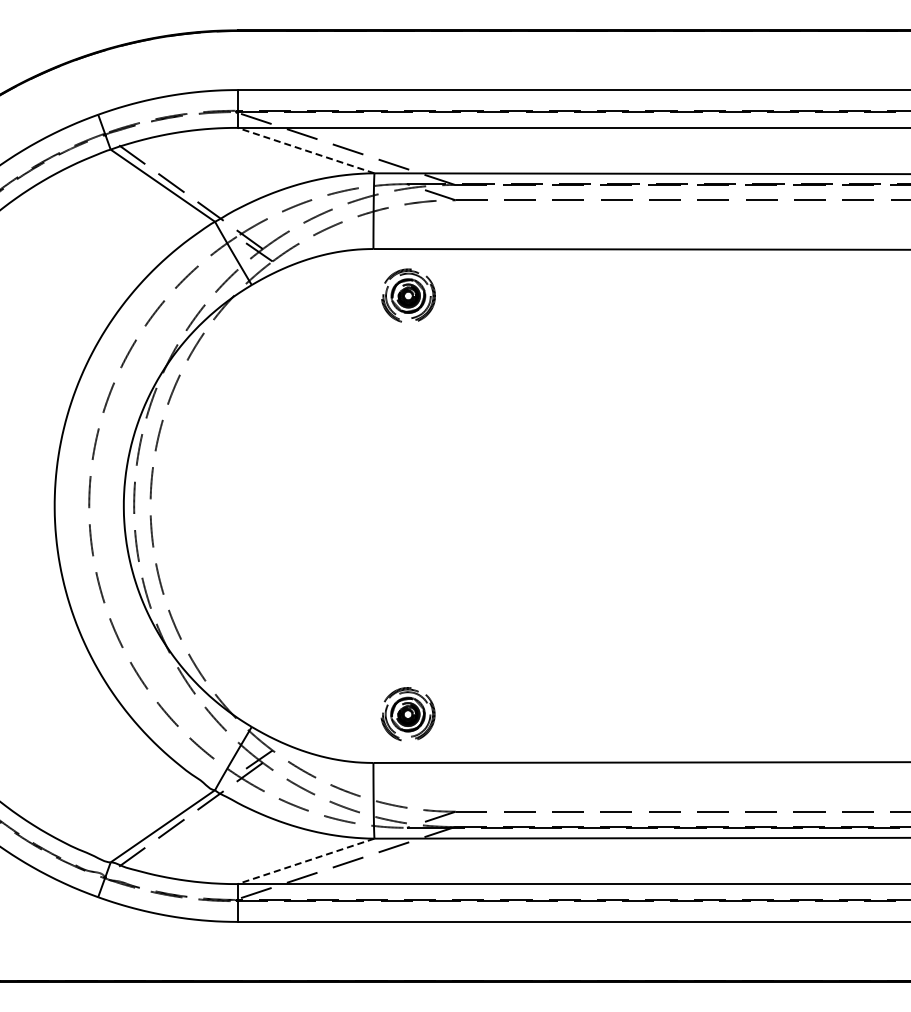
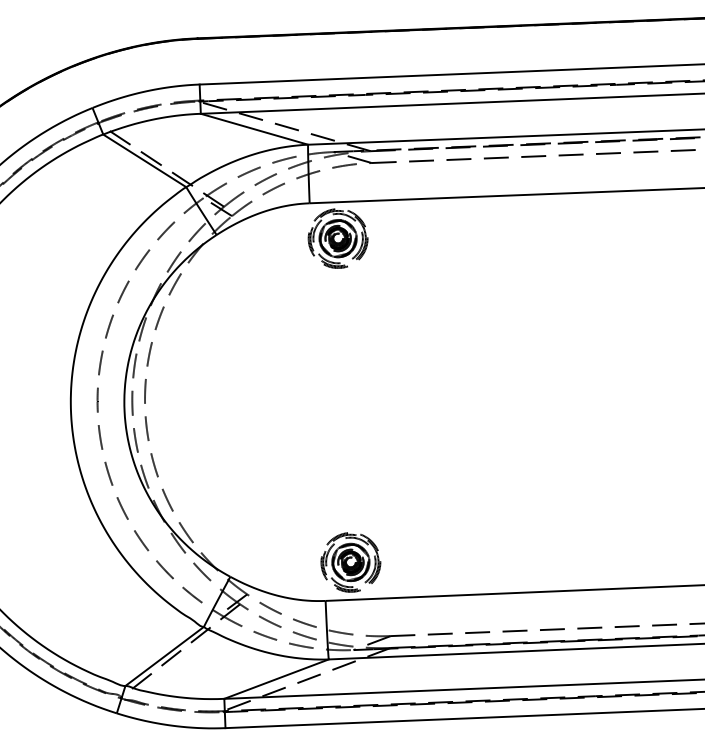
line: (305, 150) -> (254, 129), dashed -> solid
part: (408, 295) -> (338, 238), size x1.43
part: (407, 714) -> (350, 562), size x1.43
line: (305, 861) -> (276, 679), dashed -> solid

